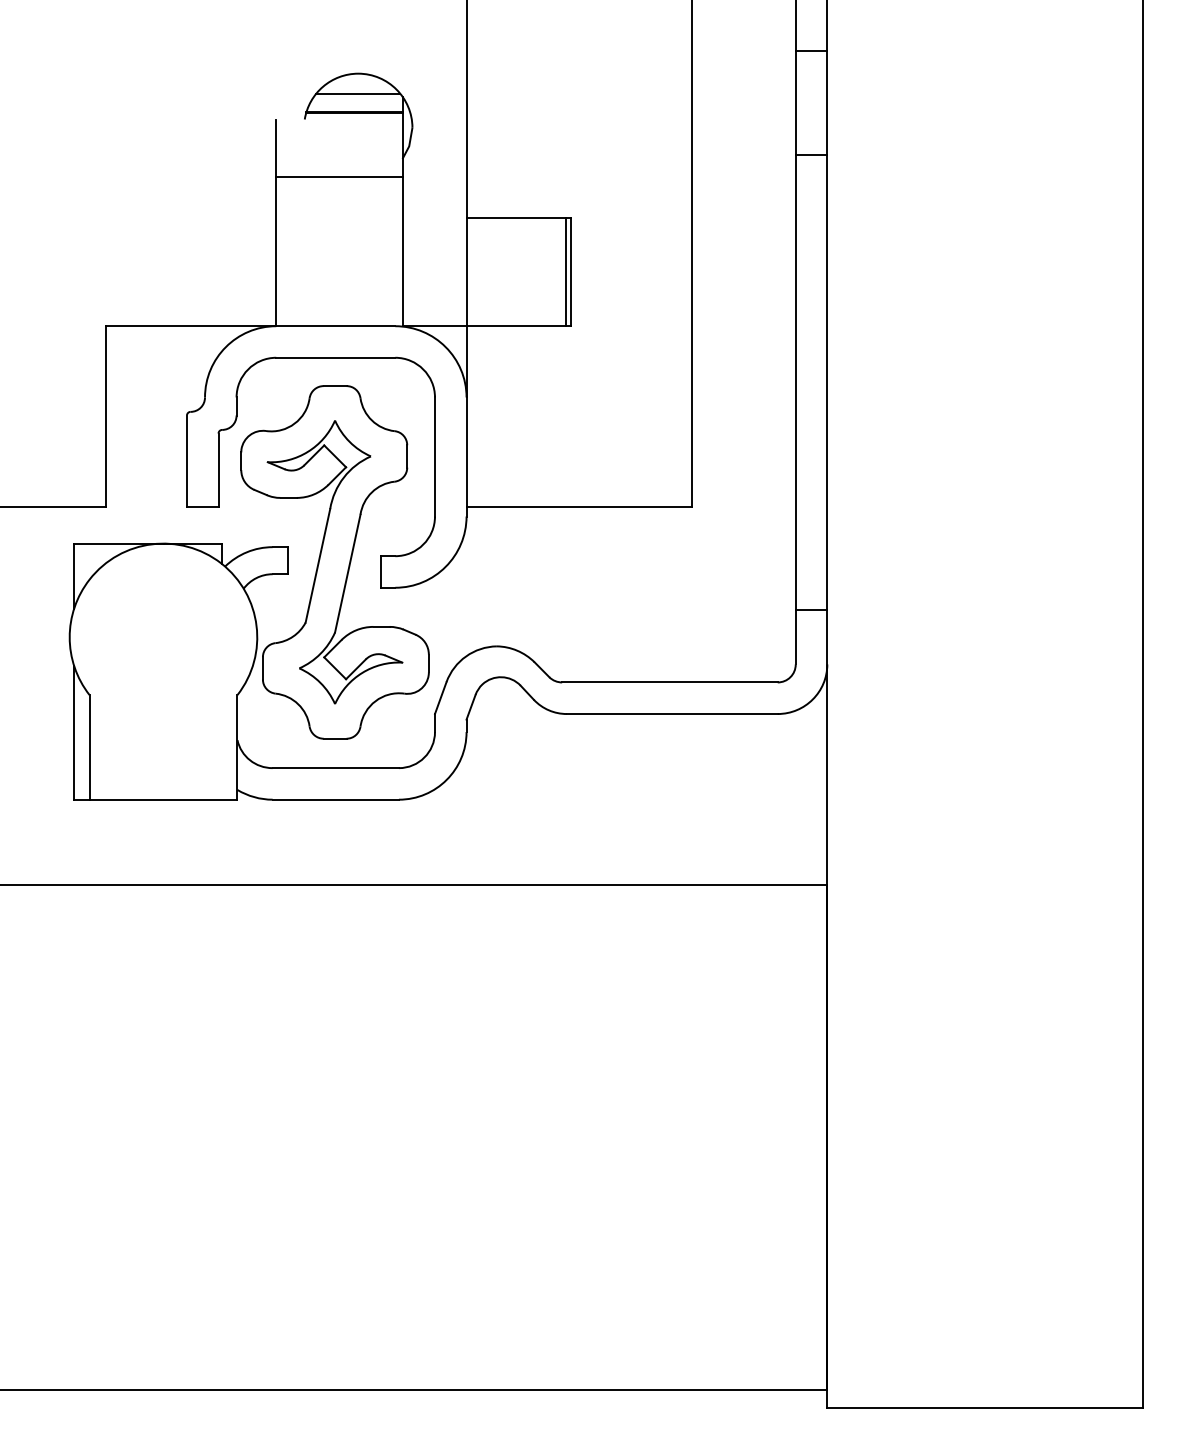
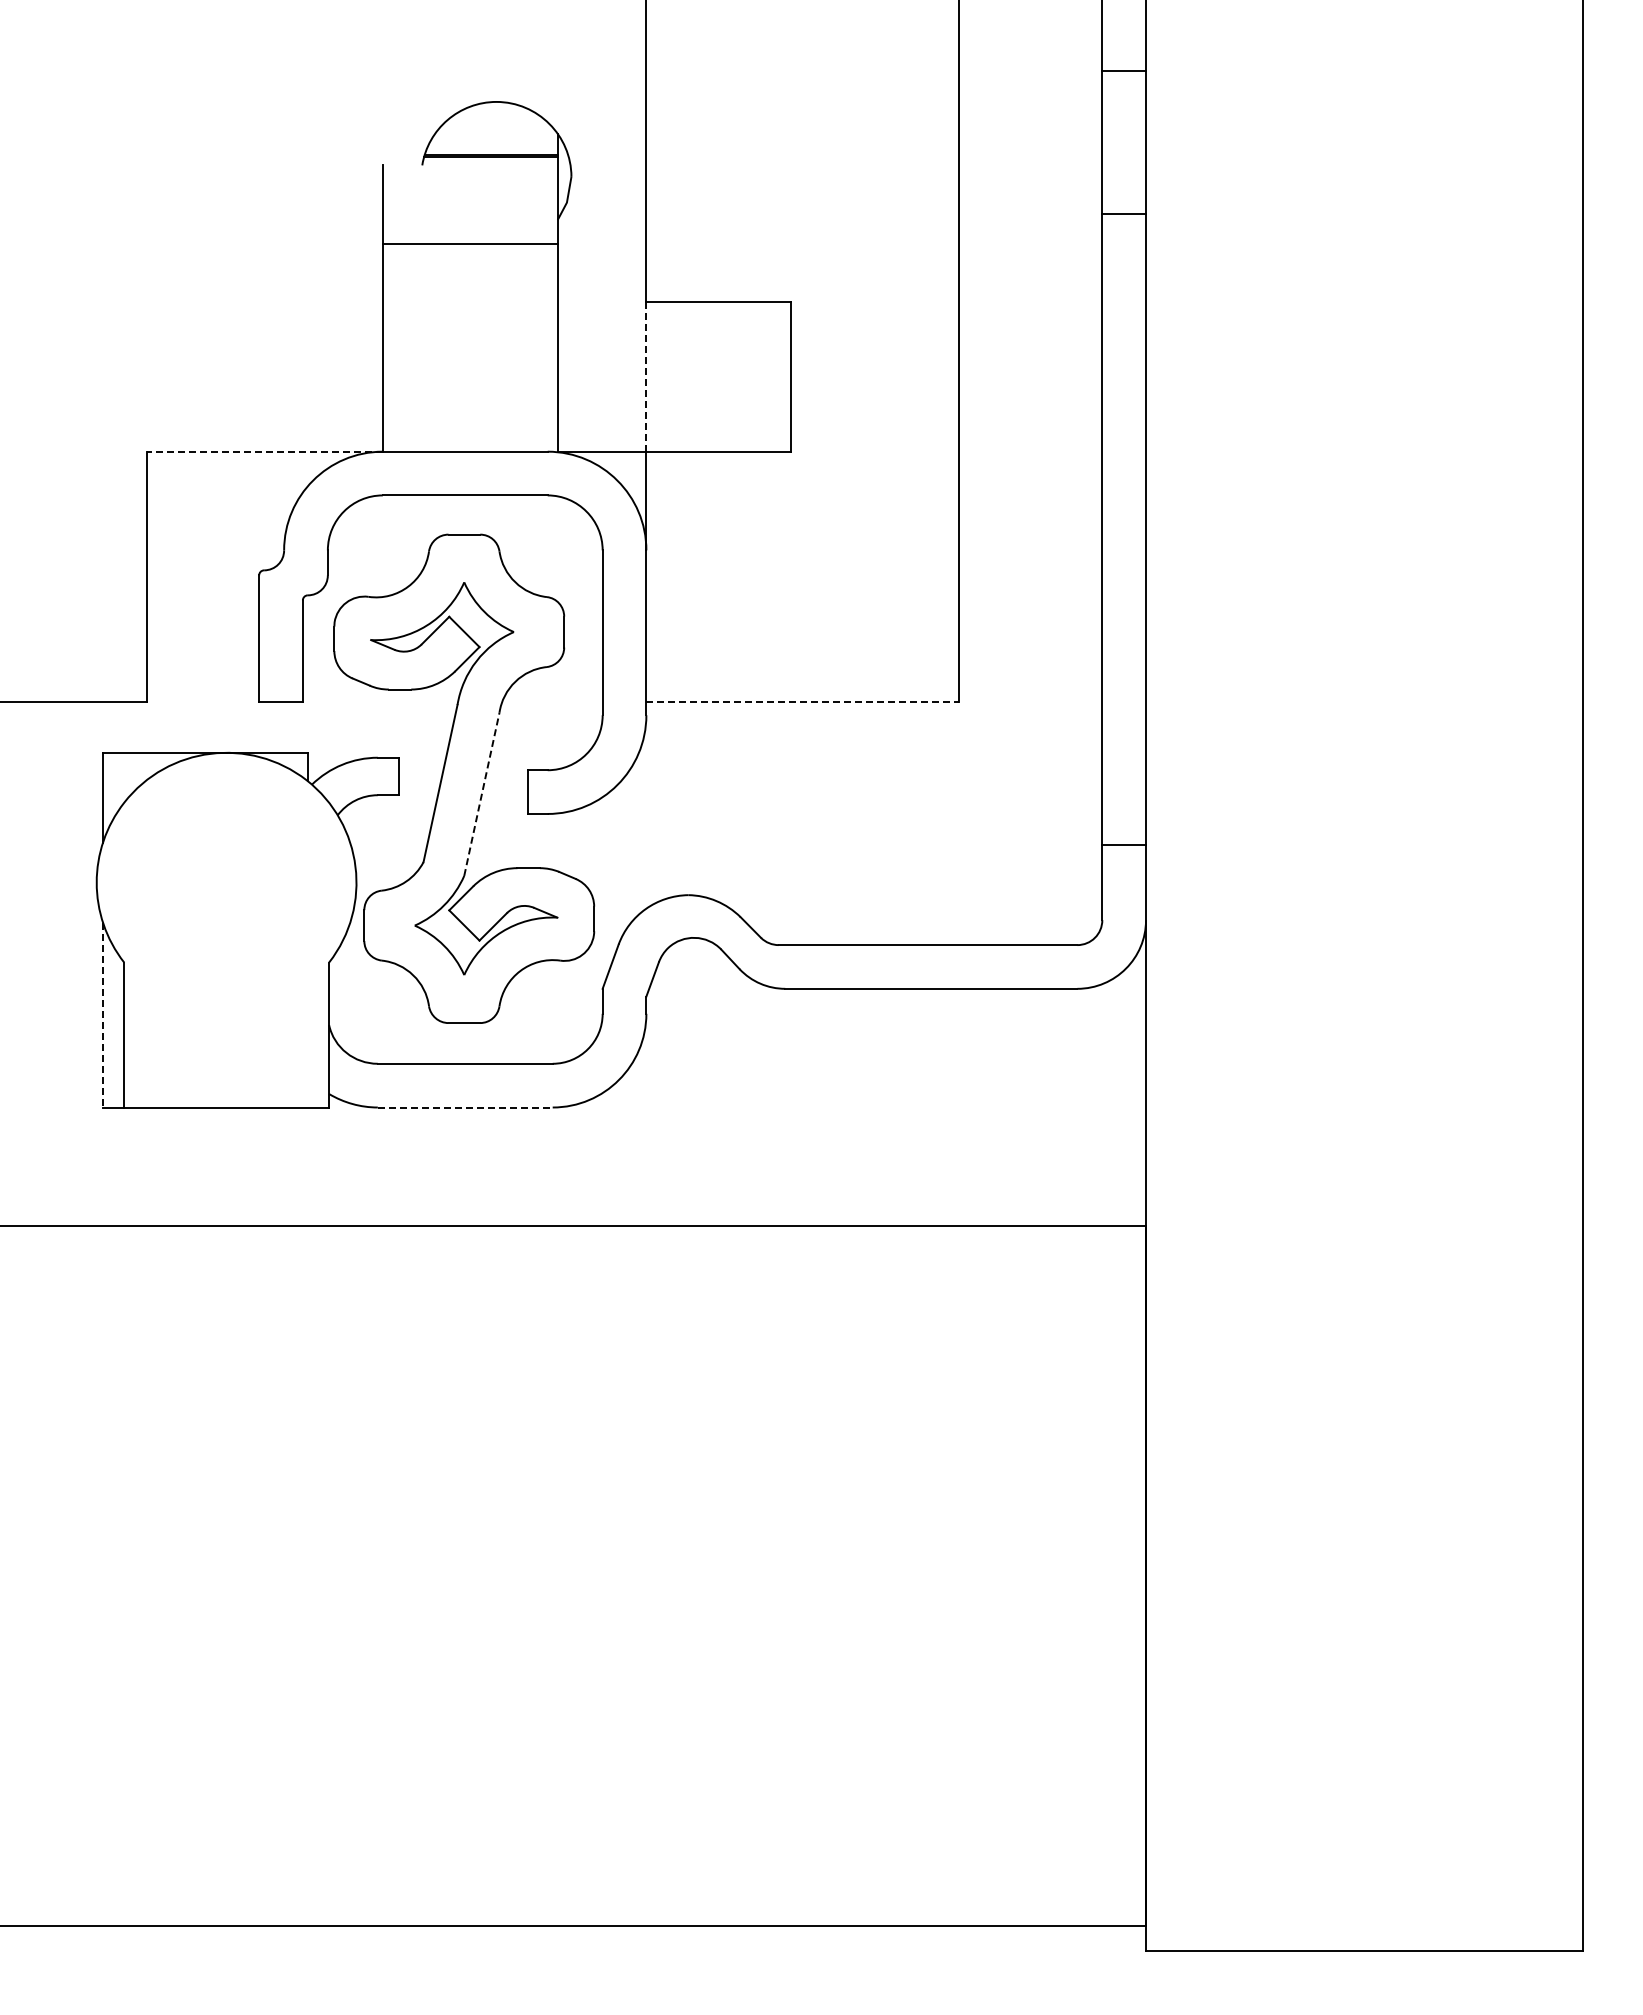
line: (358, 93) -> (496, 129), removed
line: (466, 271) -> (646, 376), solid -> dashed
line: (565, 271) -> (783, 376), removed
line: (190, 326) -> (264, 451), solid -> dashed
line: (580, 506) -> (803, 701), solid -> dashed
line: (347, 572) -> (481, 793), solid -> dashed
line: (74, 733) -> (103, 1015), solid -> dashed
line: (335, 799) -> (465, 1107), solid -> dashed

